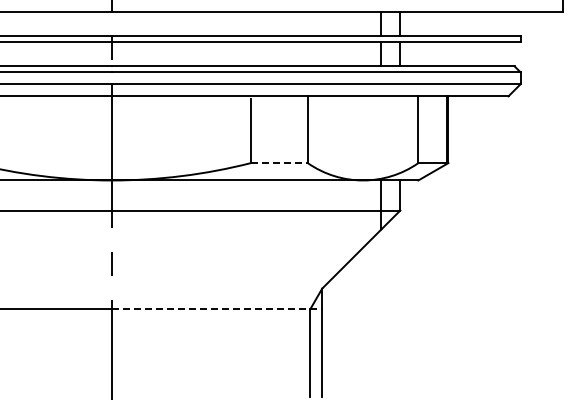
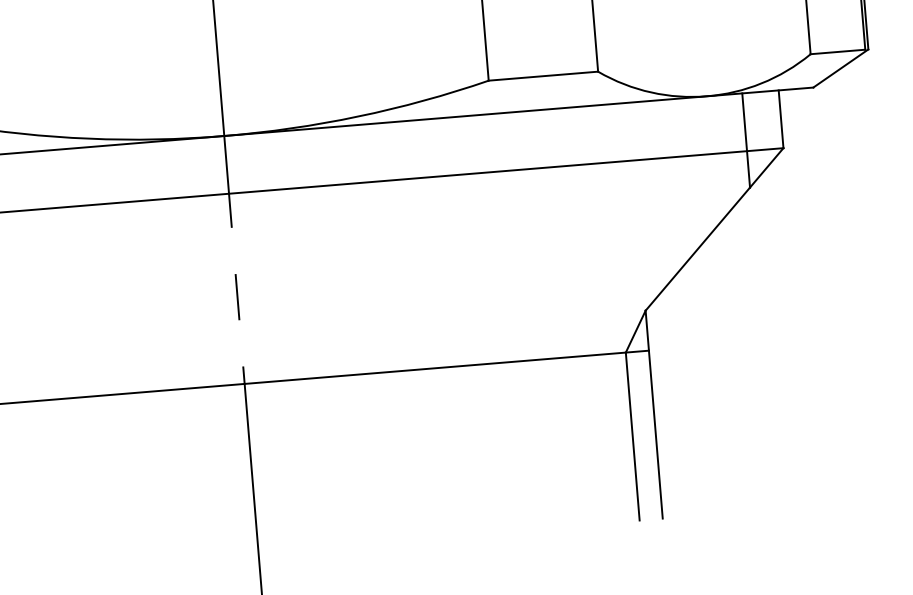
line: (279, 163) -> (543, 76), dashed -> solid
line: (217, 309) -> (447, 367), dashed -> solid

